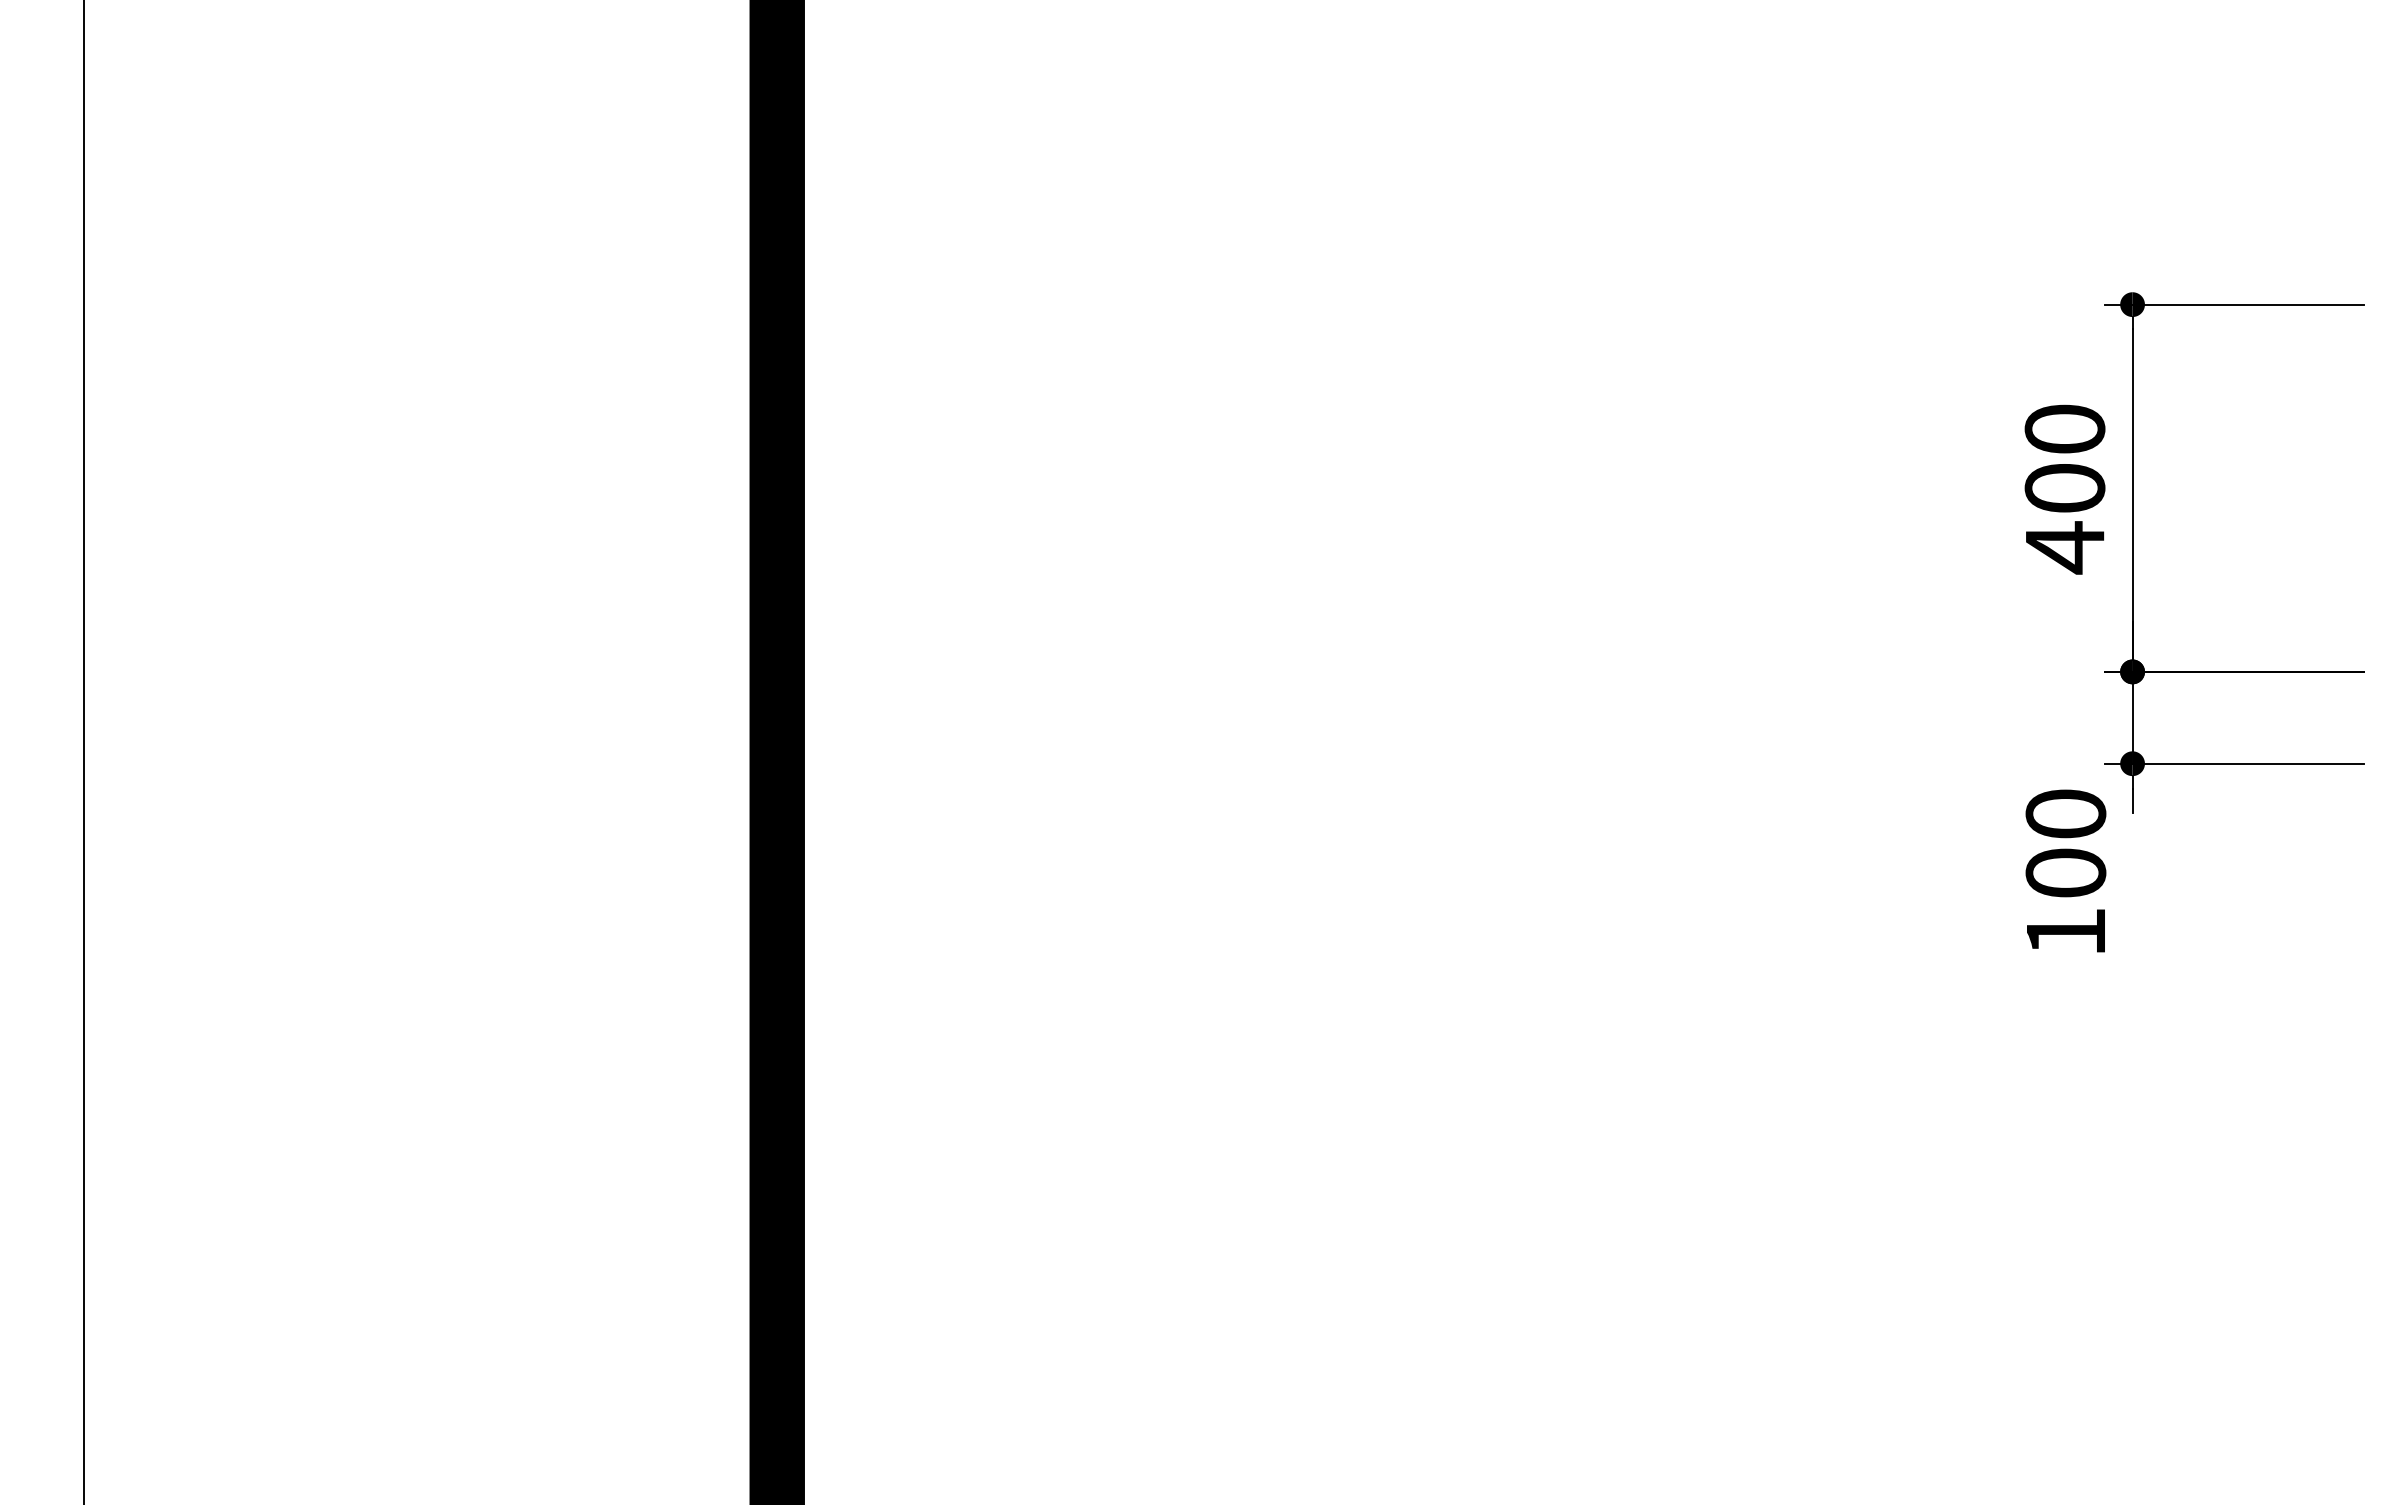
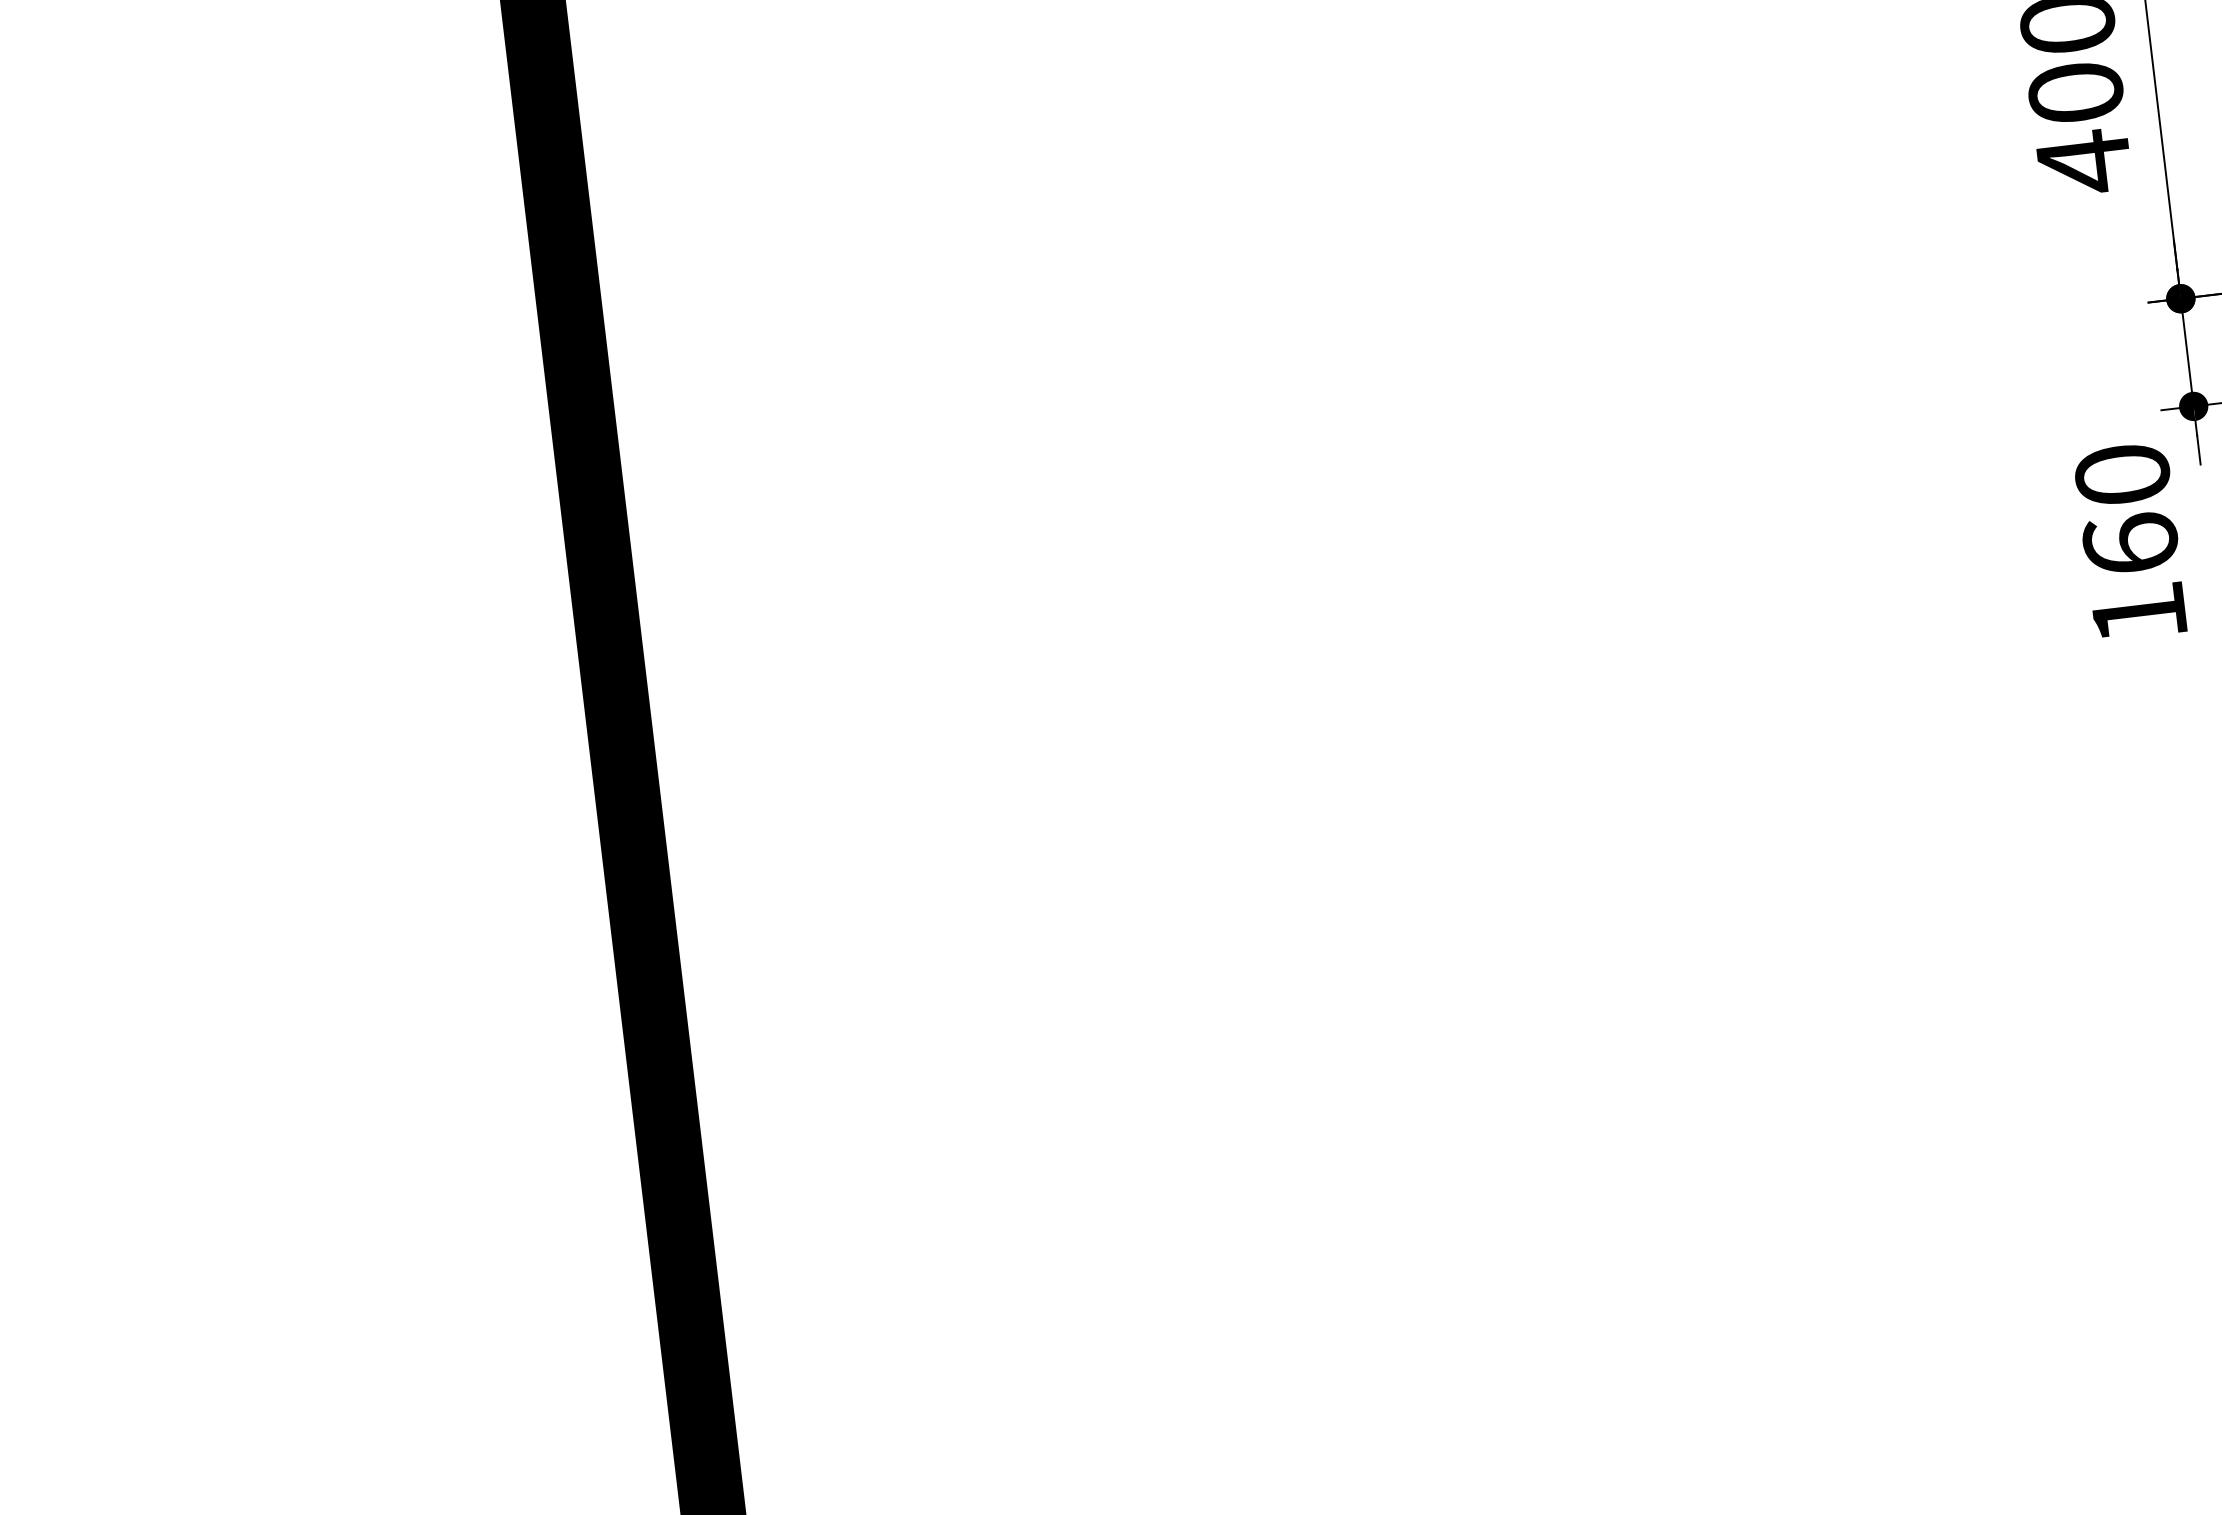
text: (2065, 872) -> (2130, 543), 100 -> 160

